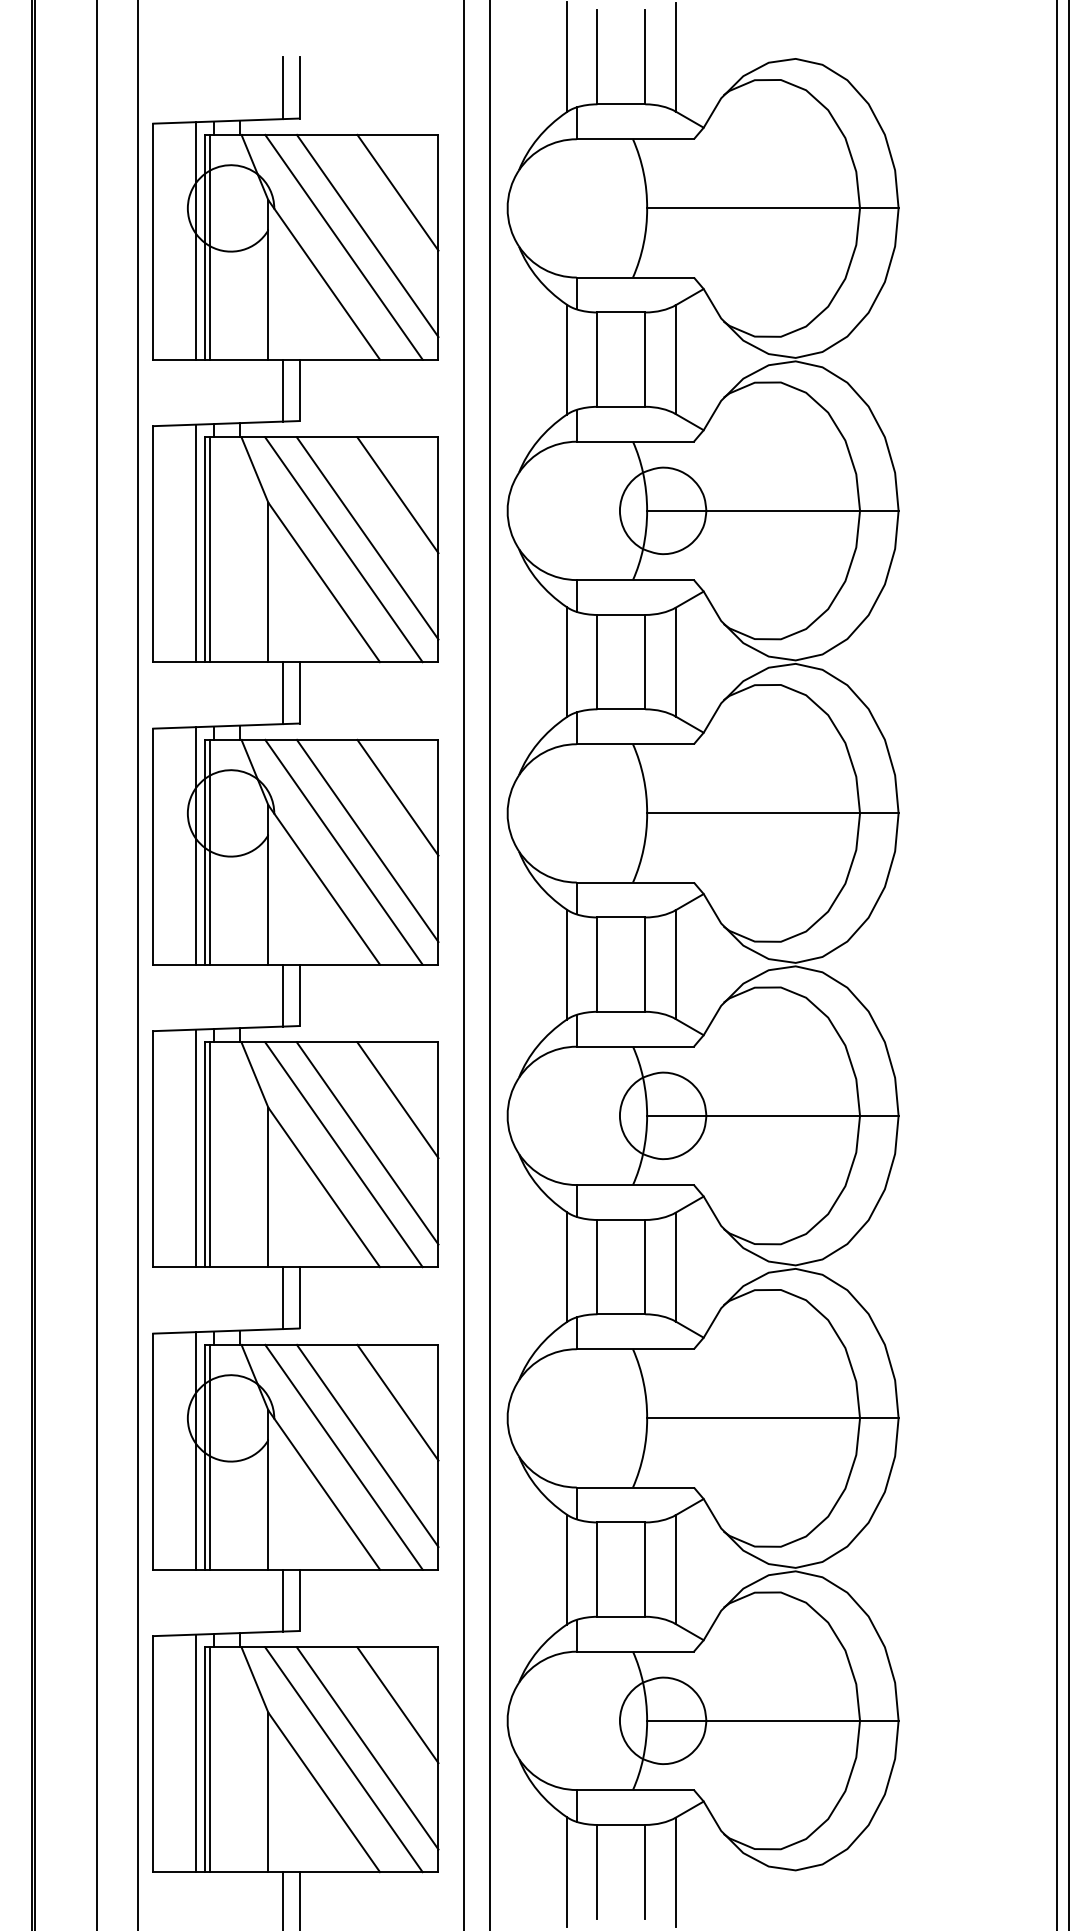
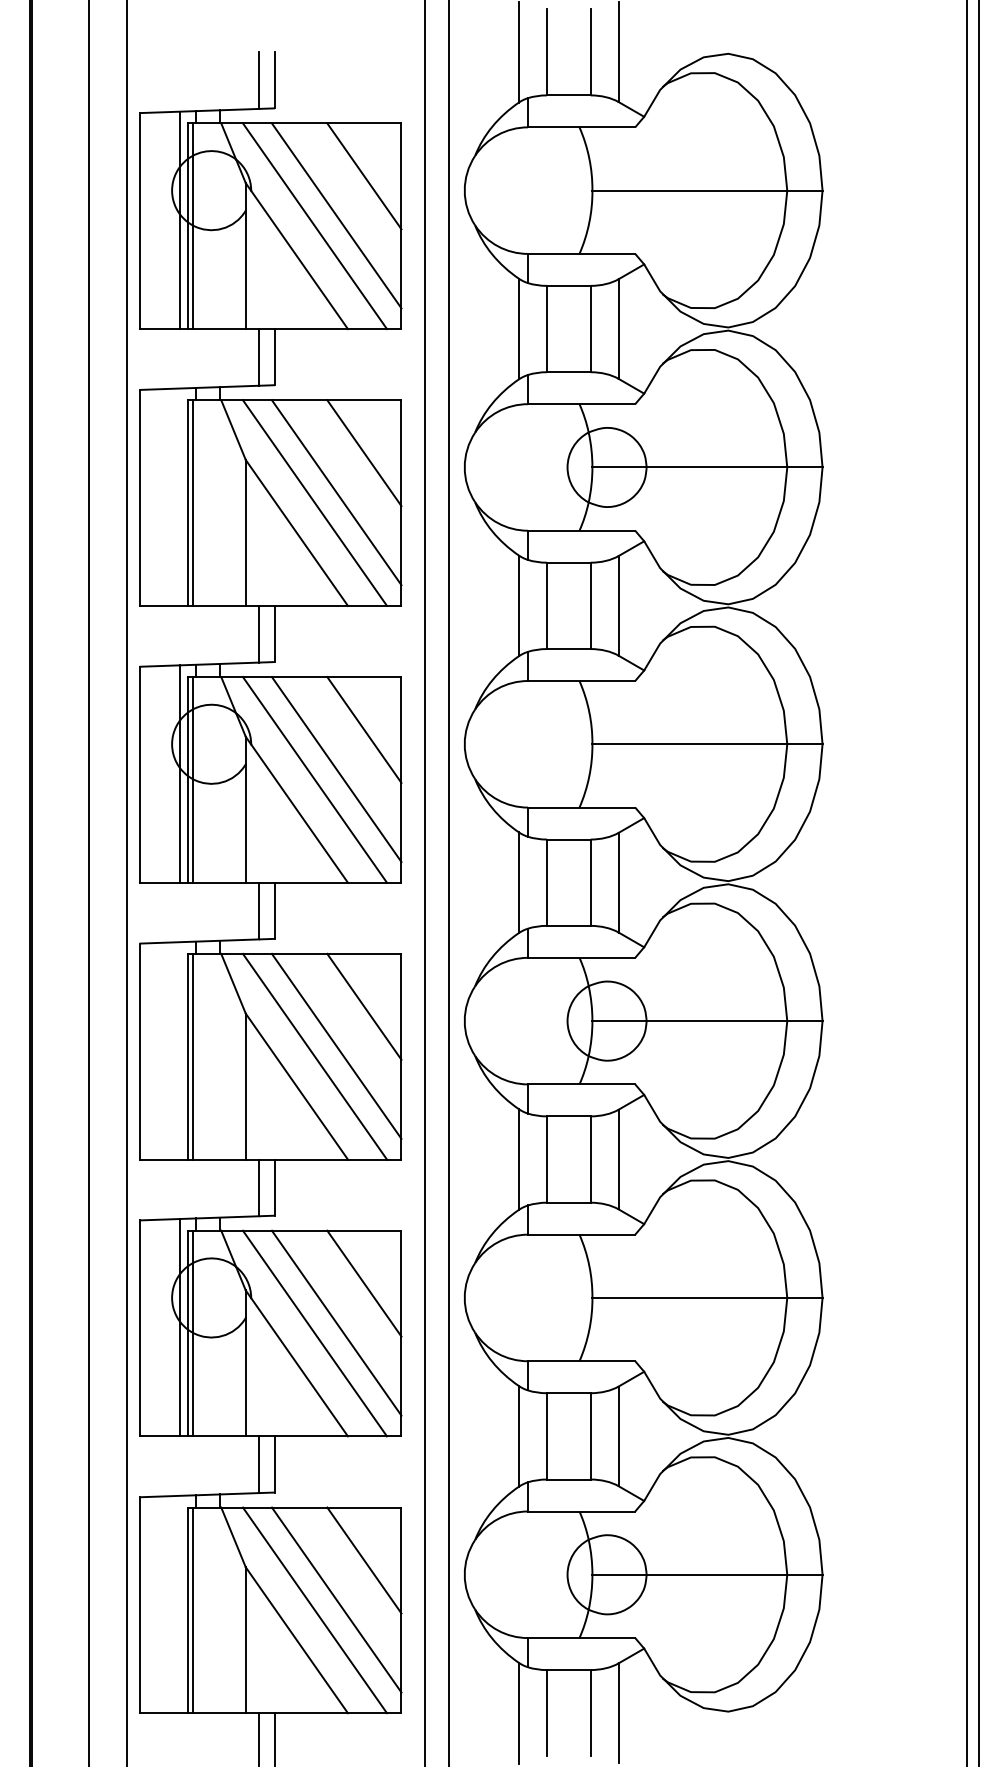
line: (197, 542) -> (180, 496), removed
line: (197, 1147) -> (180, 1050), removed
line: (197, 1753) -> (180, 1604), removed

